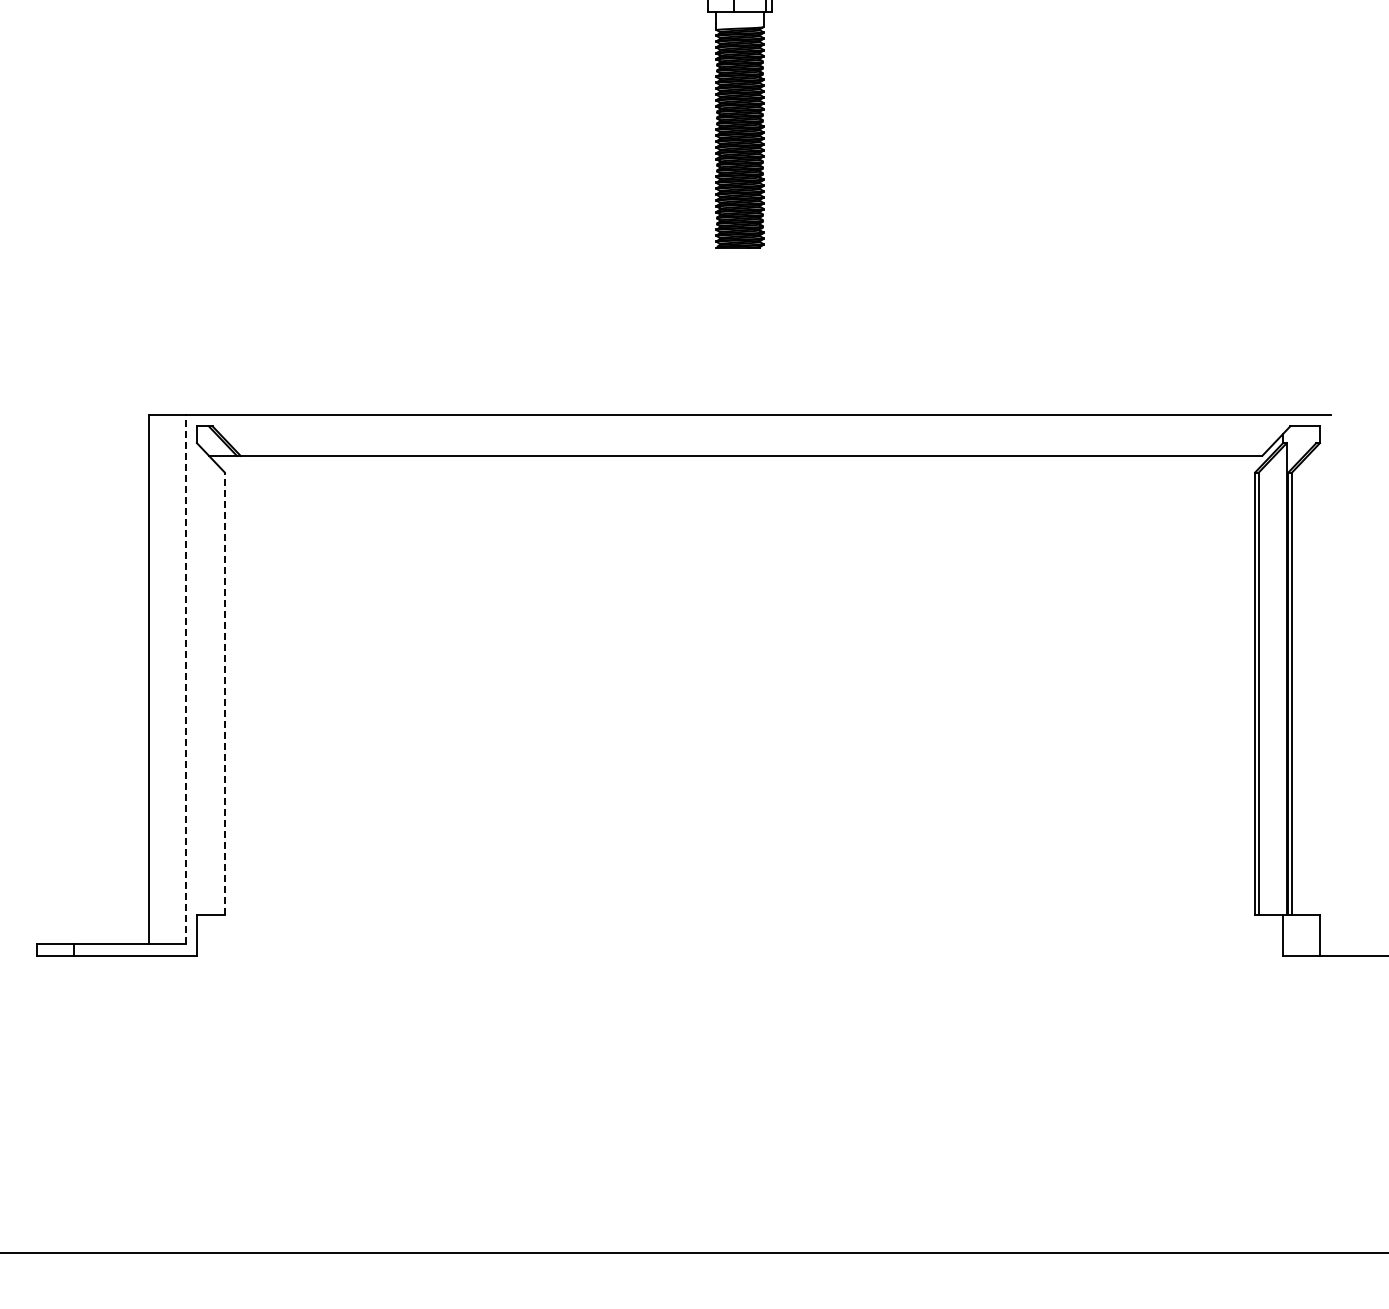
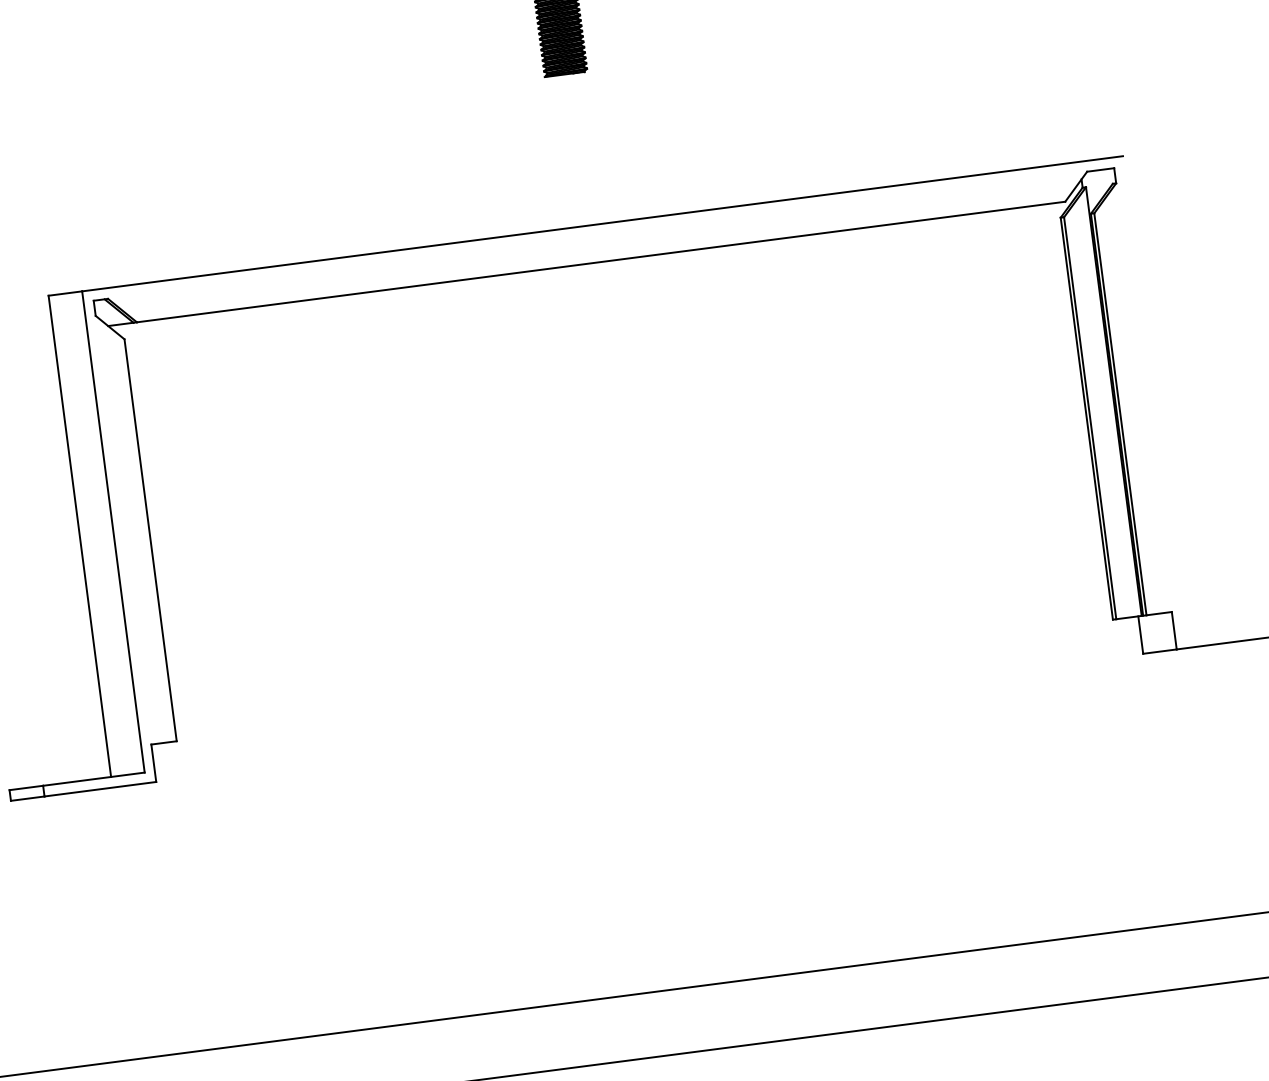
line: (185, 679) -> (113, 532), dashed -> solid
line: (224, 693) -> (150, 540), dashed -> solid

